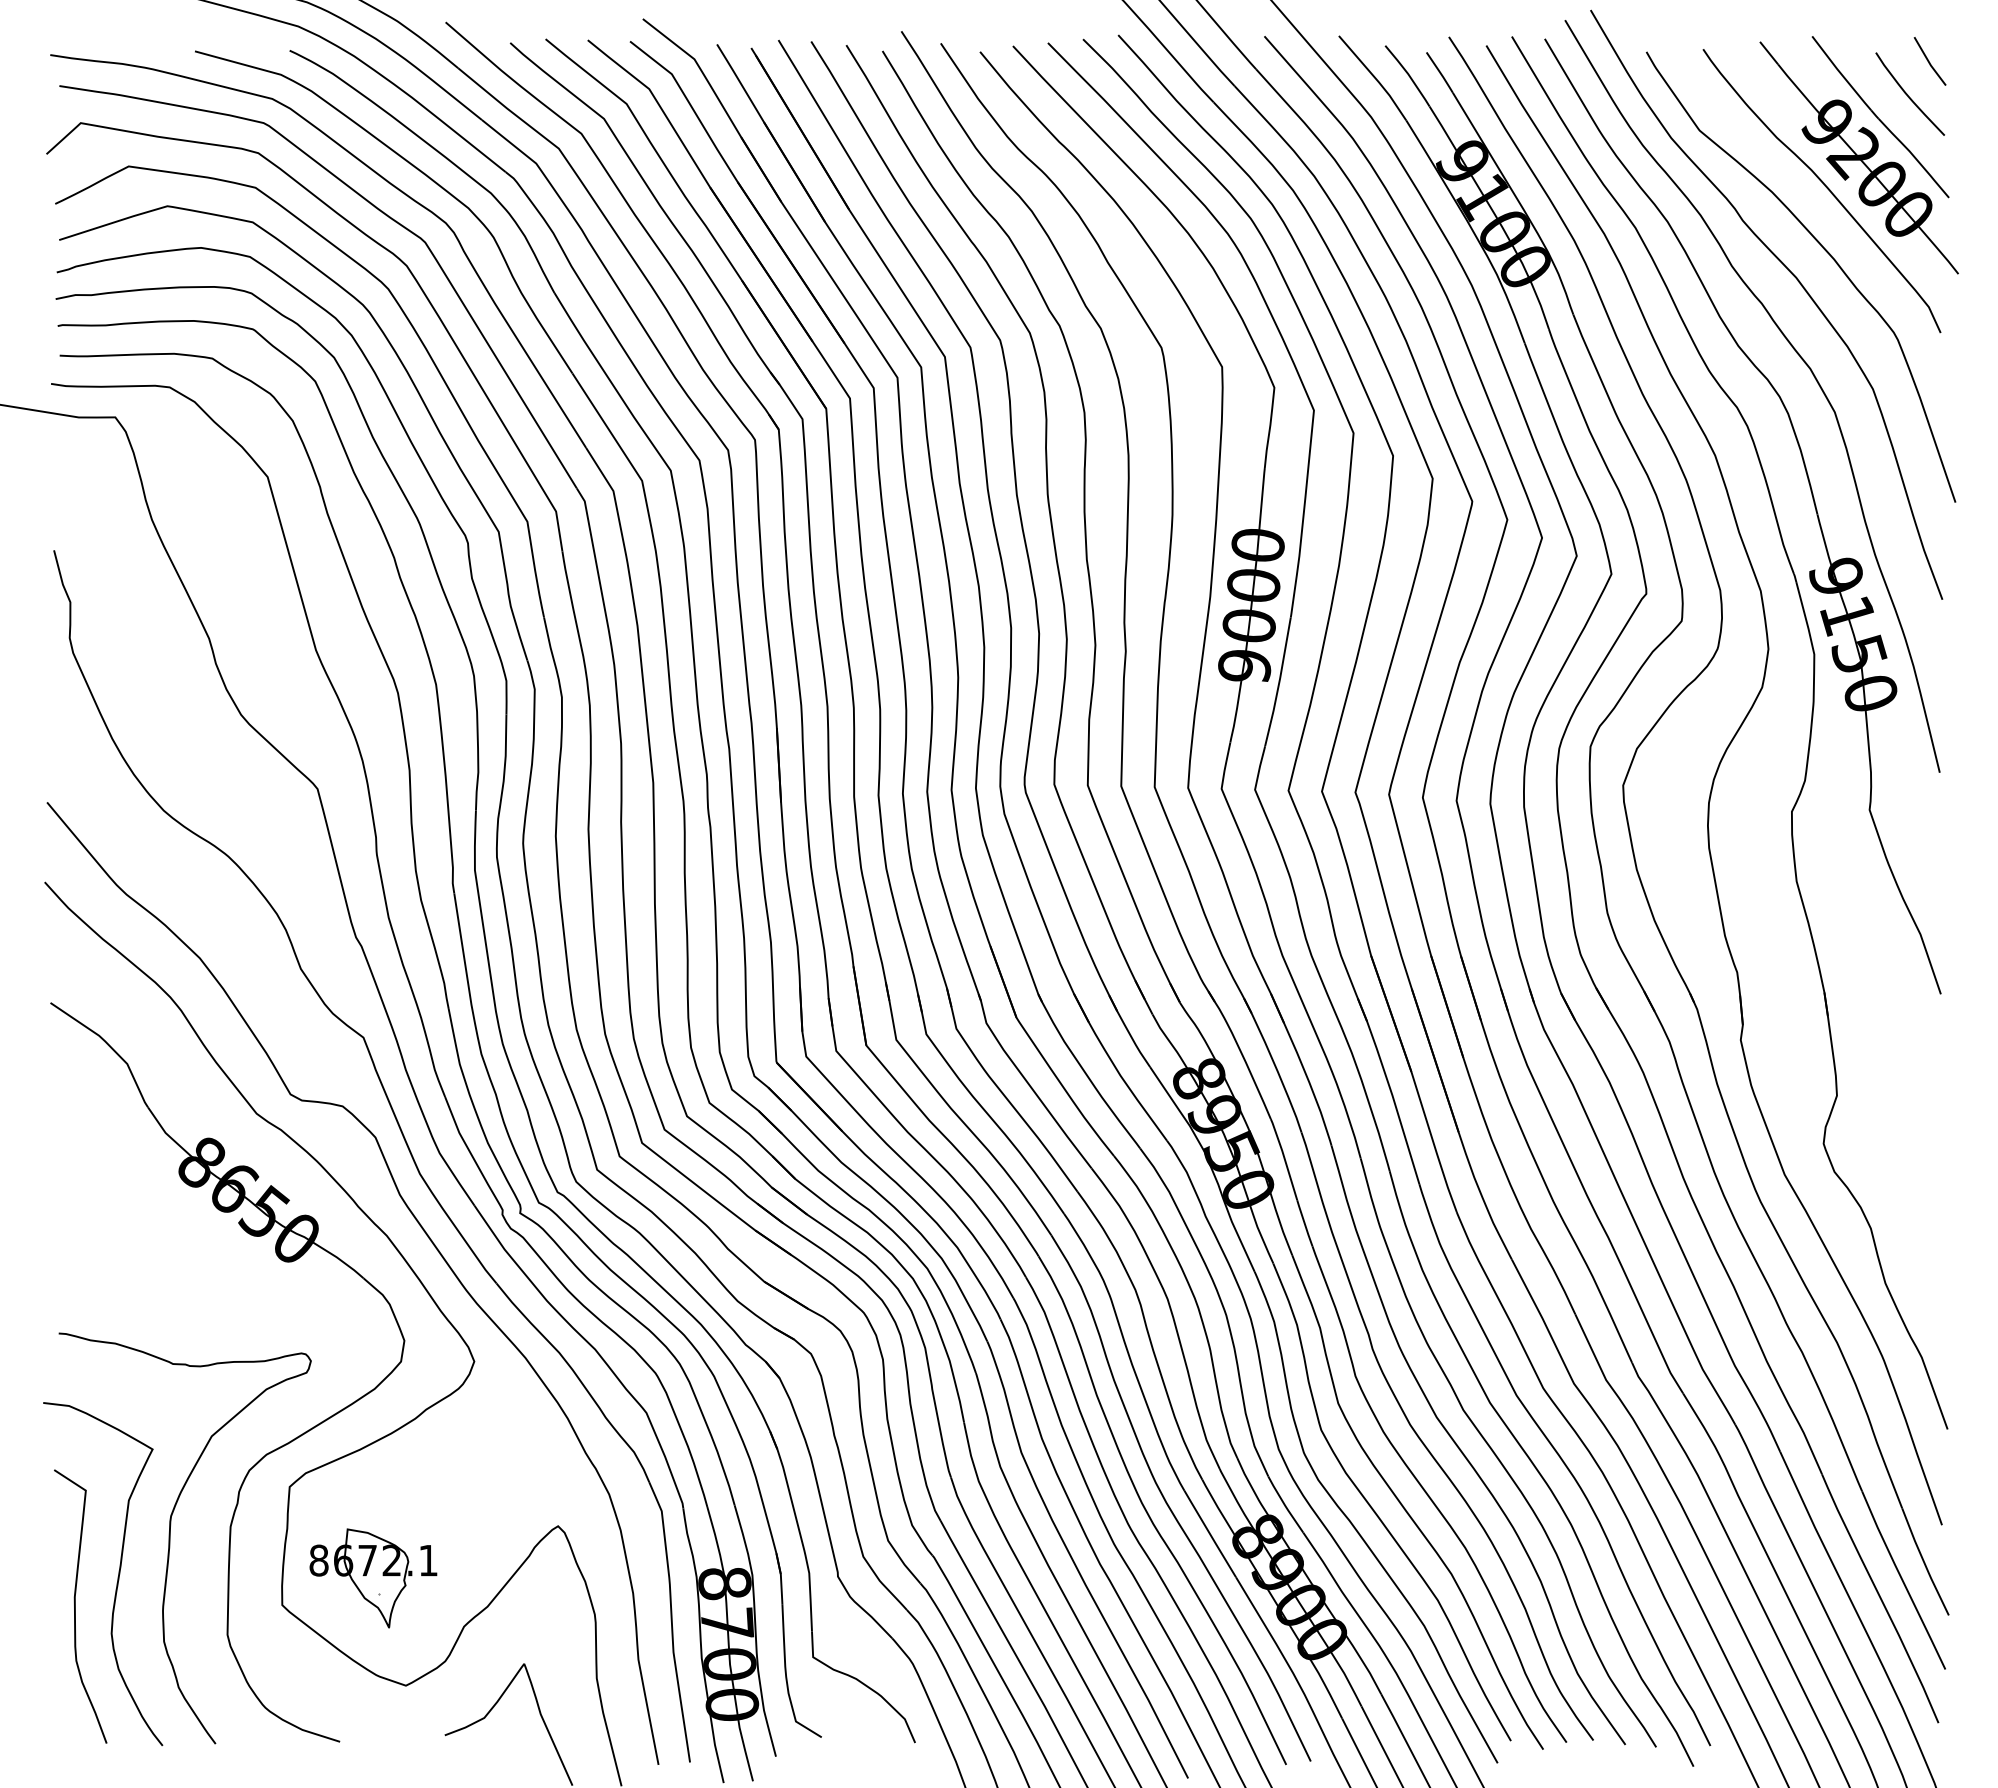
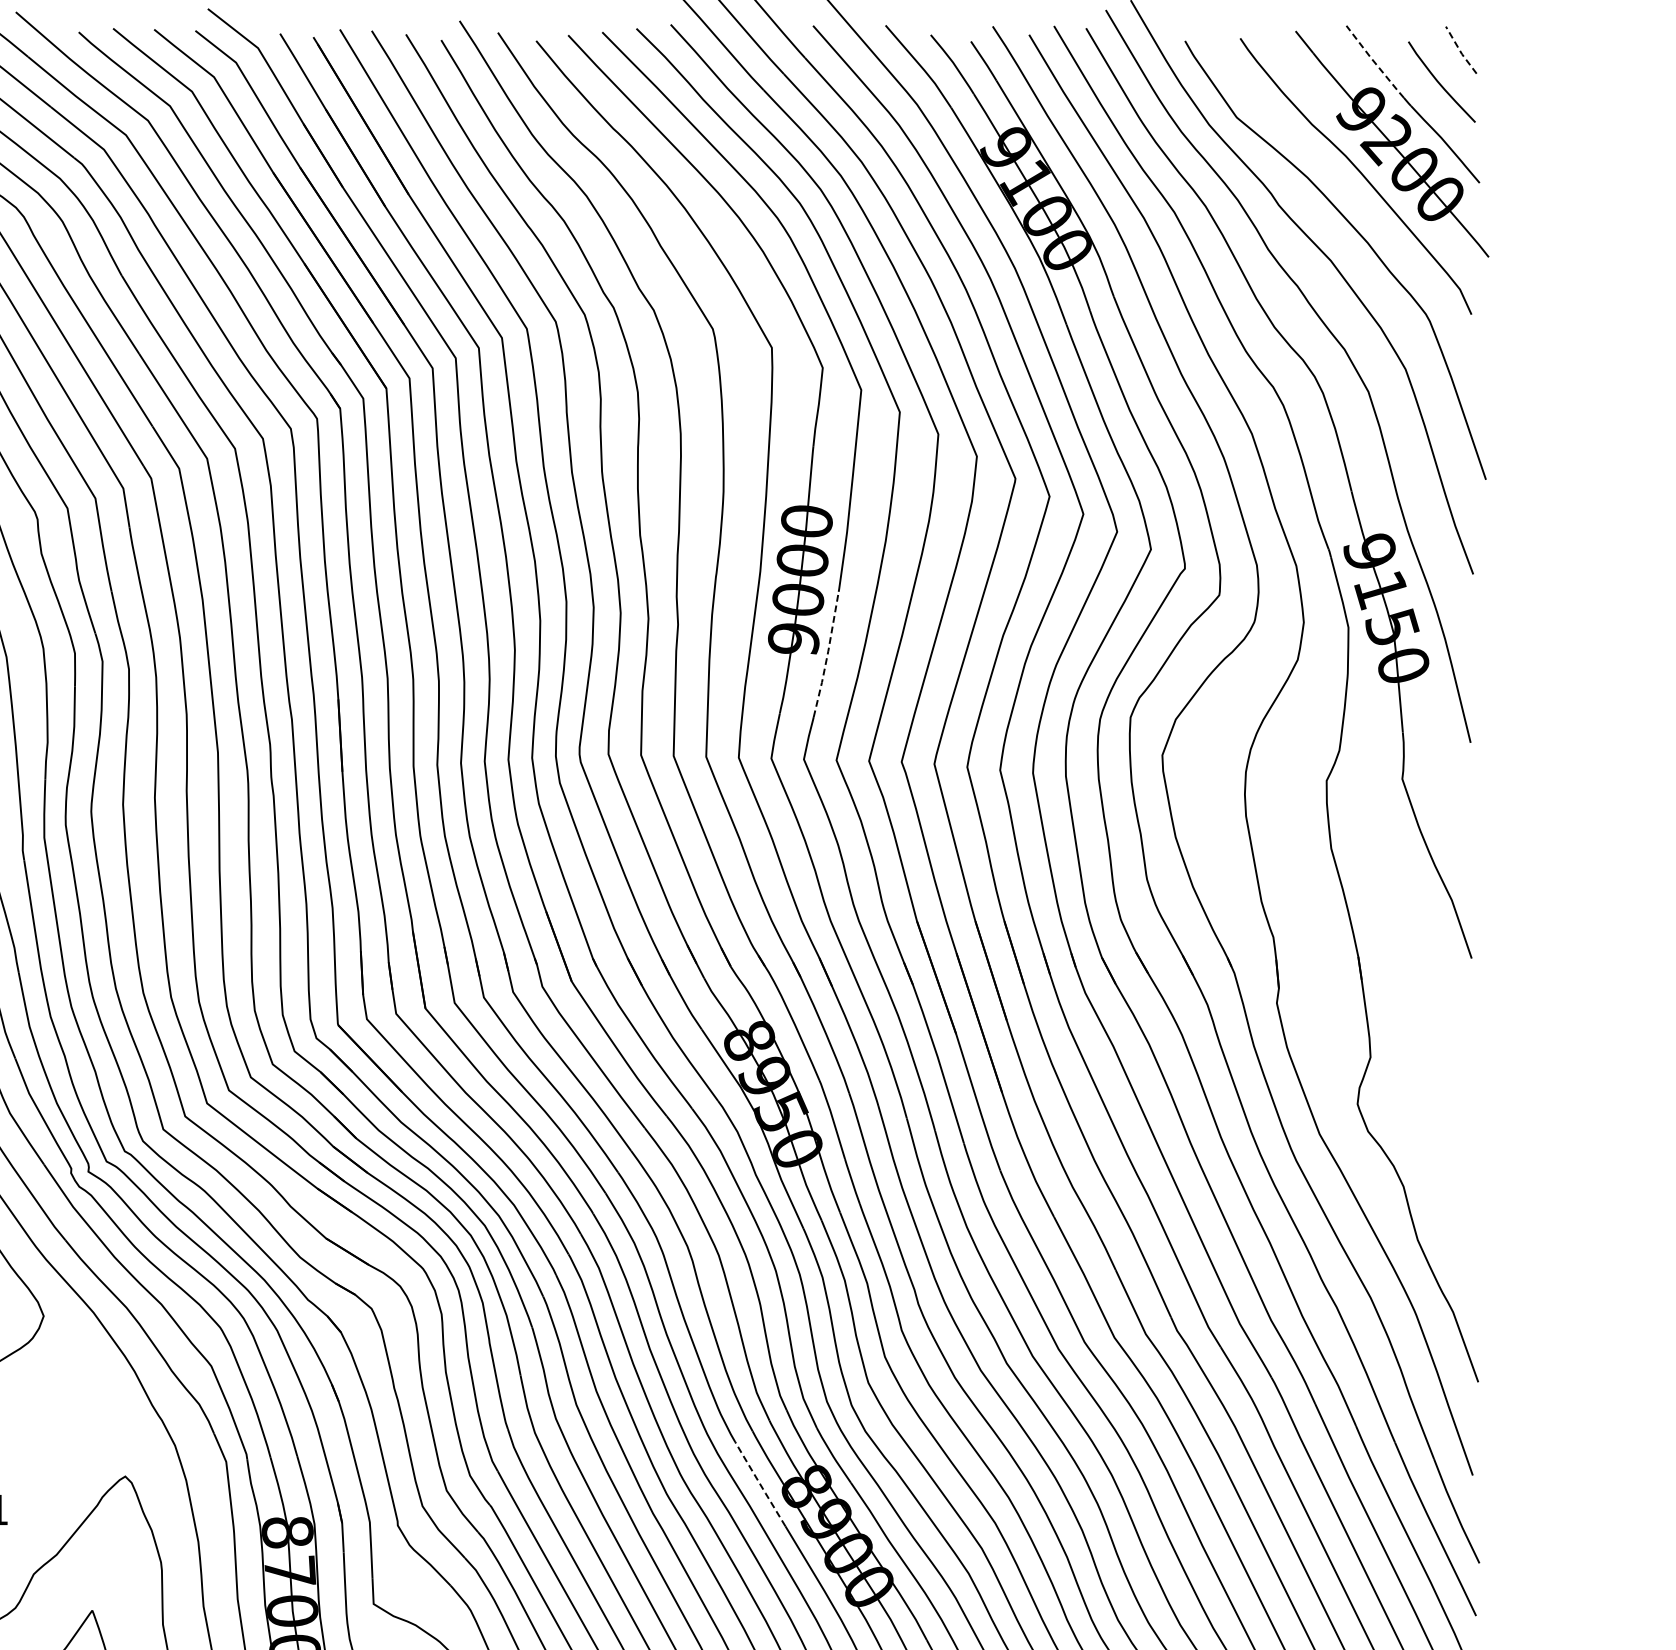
line: (1928, 62) -> (1459, 51), solid -> dashed
line: (1840, 73) -> (1373, 61), solid -> dashed
line: (1279, 682) -> (827, 654), solid -> dashed
line: (1210, 1533) -> (760, 1483), solid -> dashed

